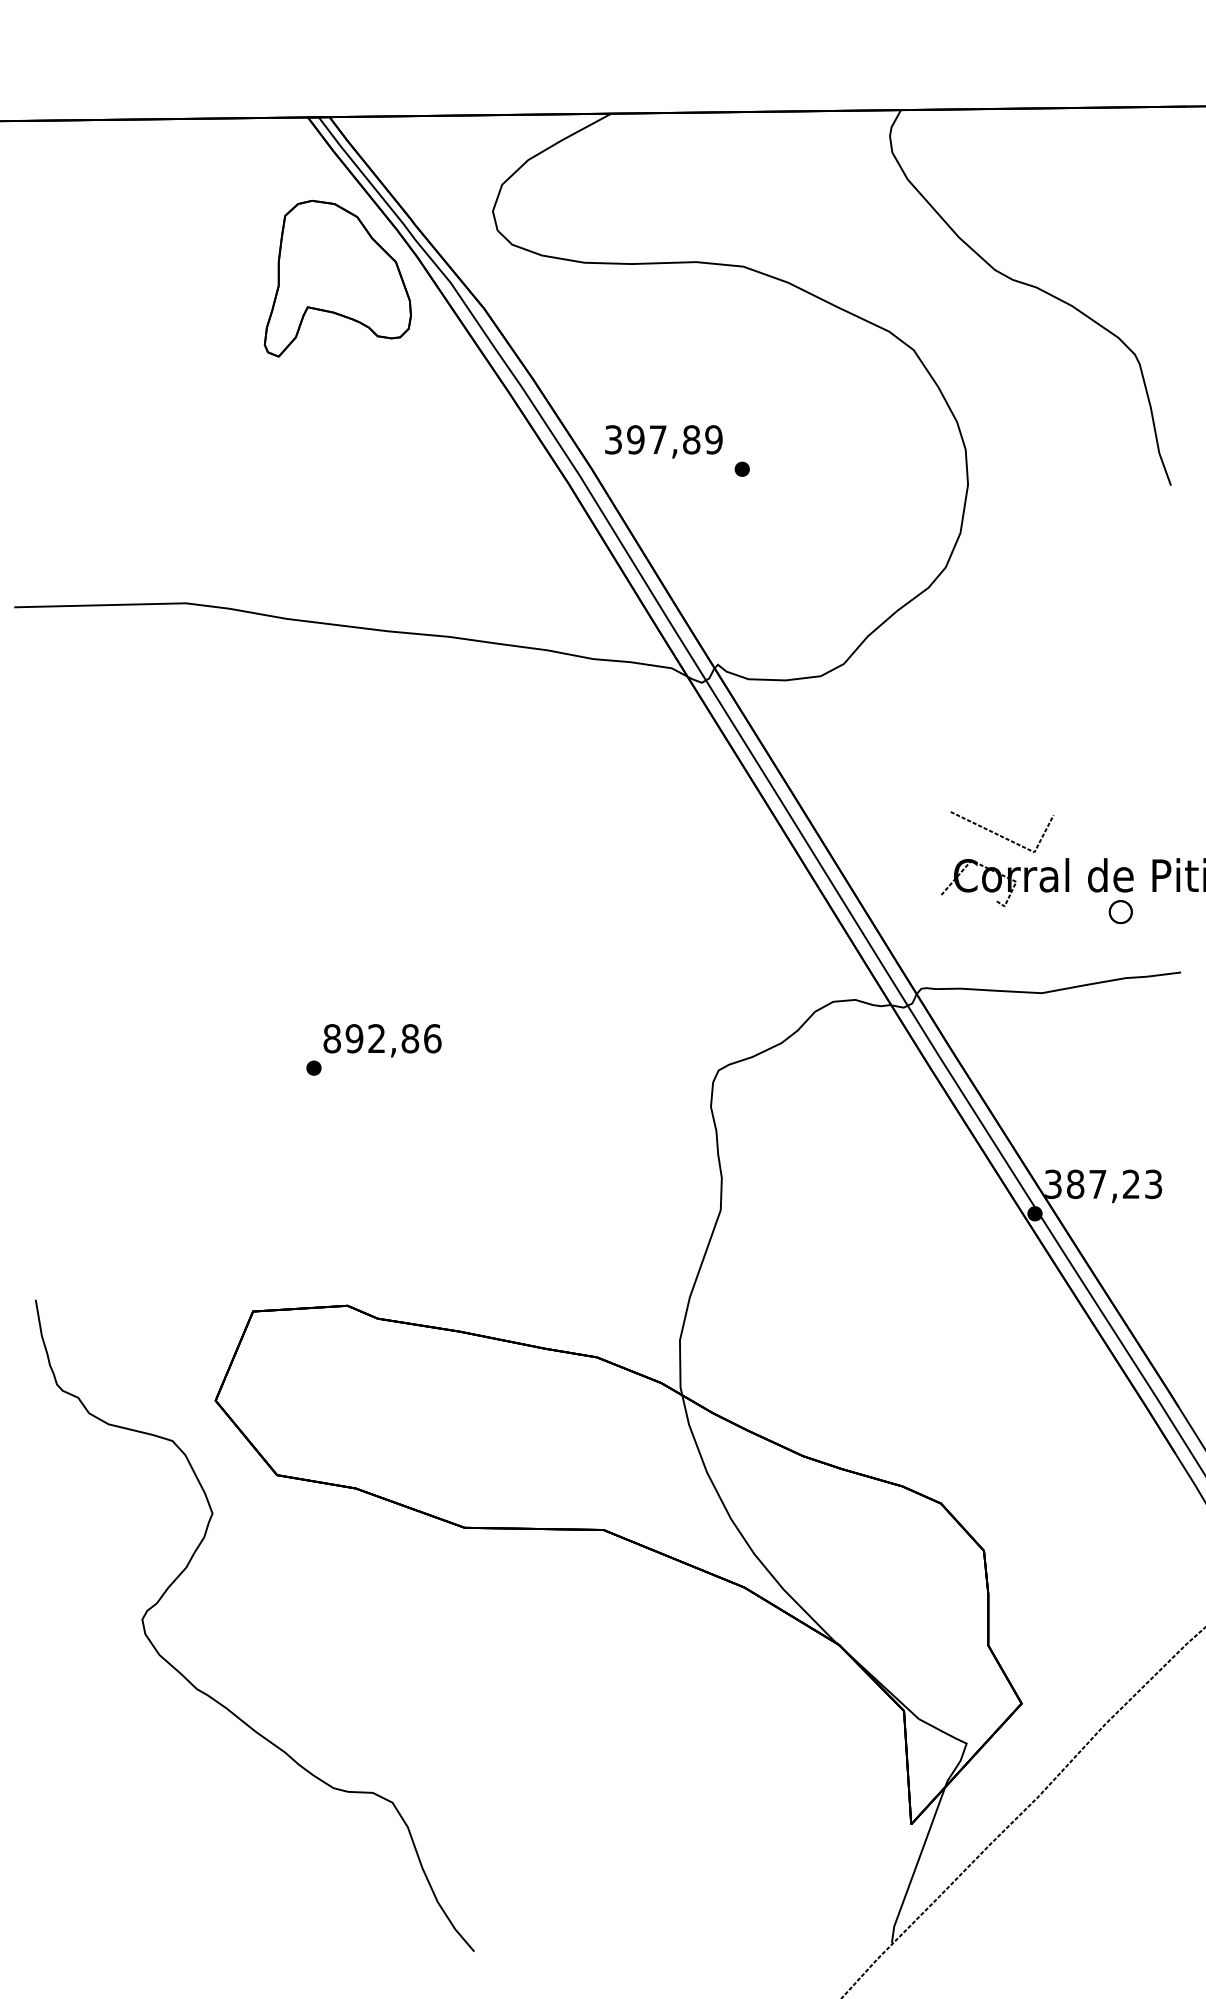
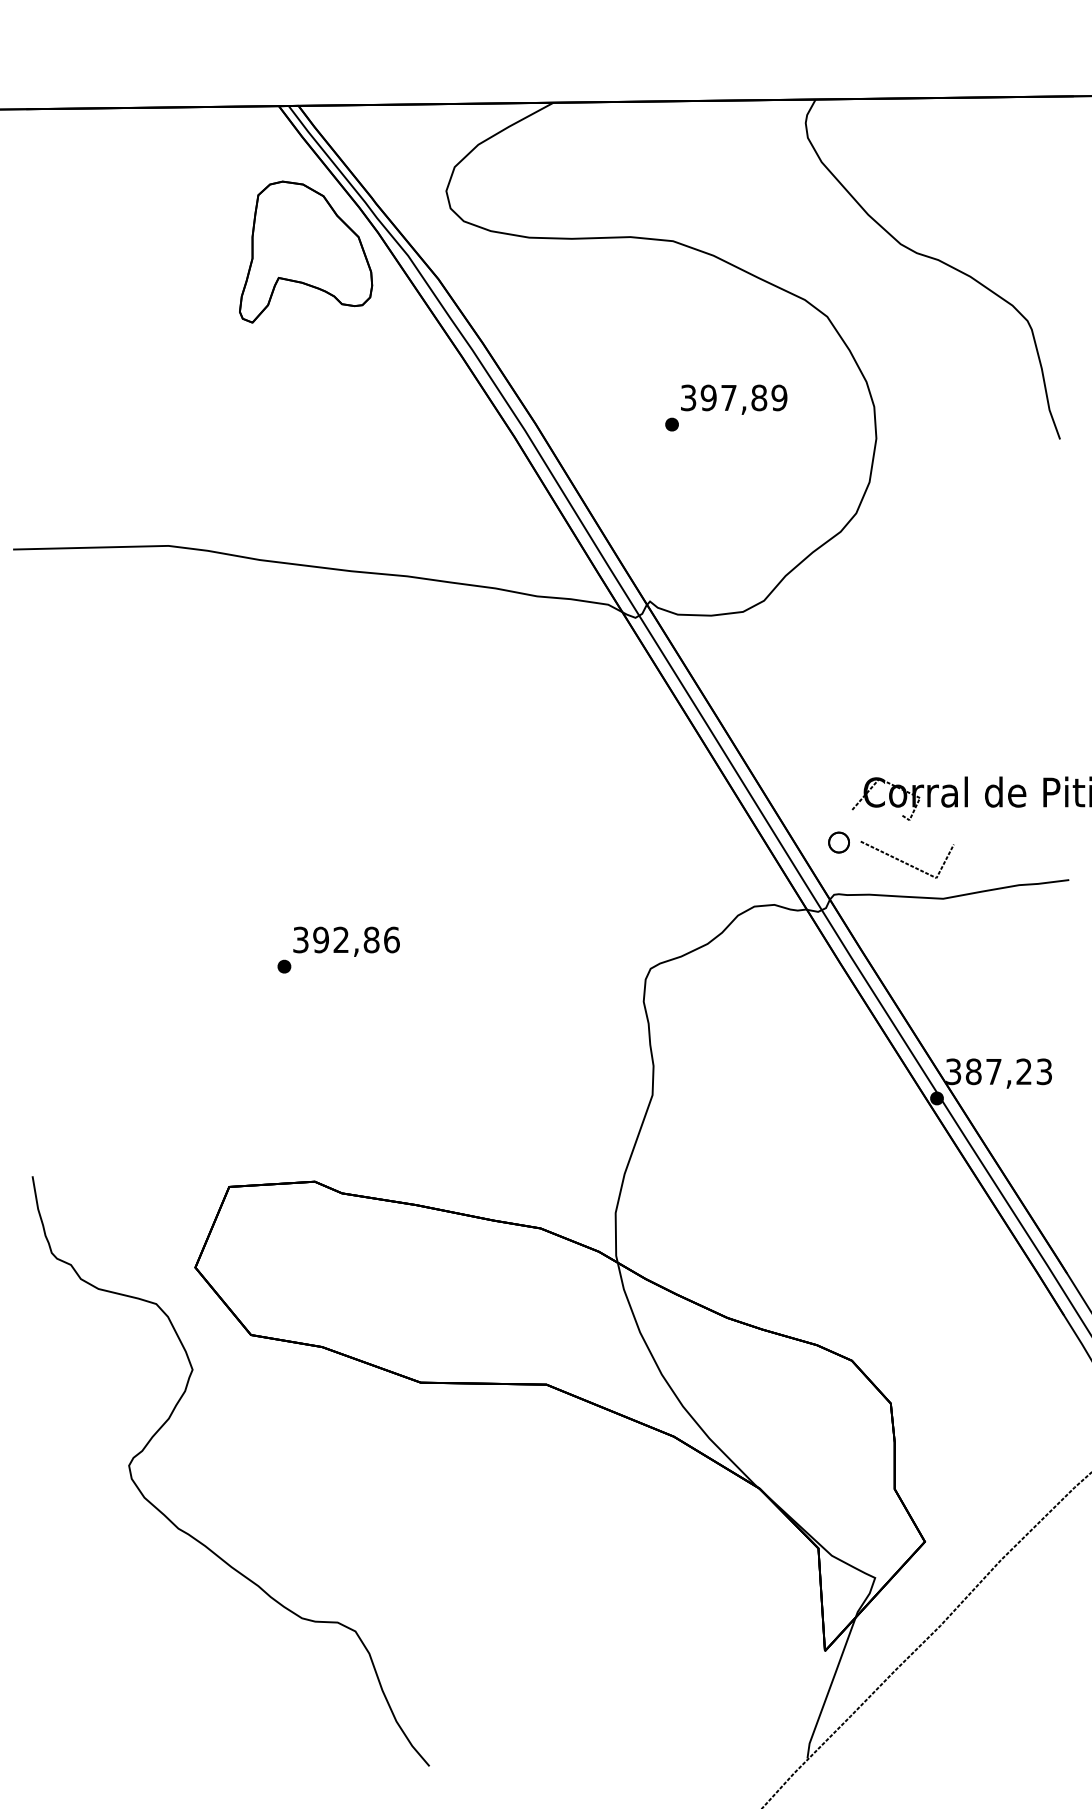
text: (663, 441) -> (733, 399), moved
line: (1002, 835) -> (907, 862), moved
part: (1120, 912) -> (838, 842), moved
text: (331, 1038) -> (300, 939), 892,86 -> 392,86

